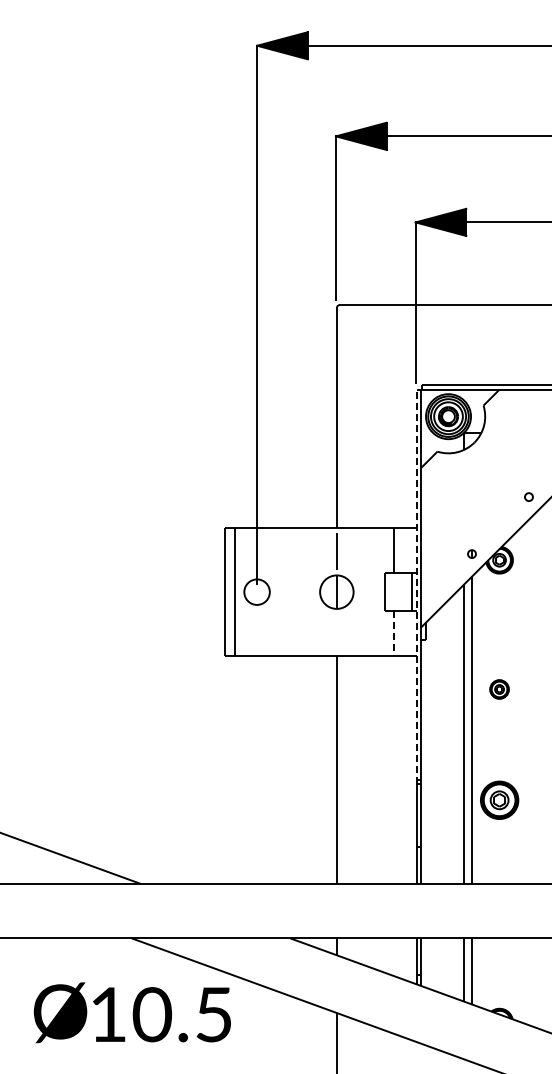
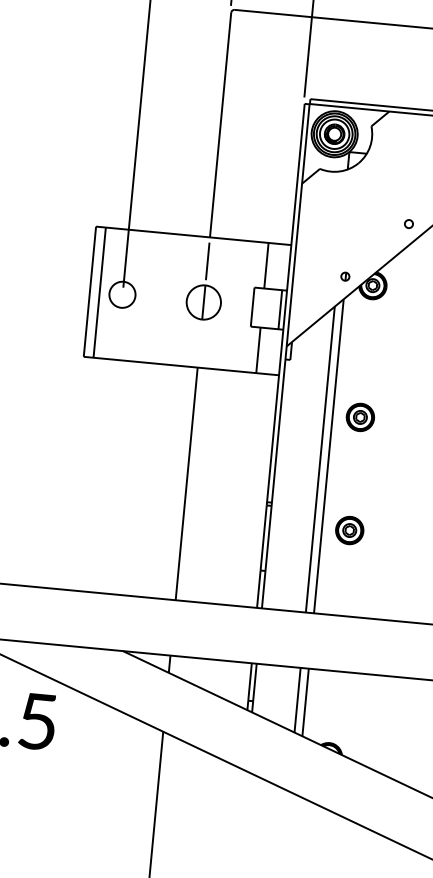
line: (416, 586) -> (285, 304), dashed -> solid
line: (394, 634) -> (258, 351), dashed -> solid
part: (499, 689) -> (360, 417), size x1.43
part: (499, 800) -> (349, 530), size x0.71

